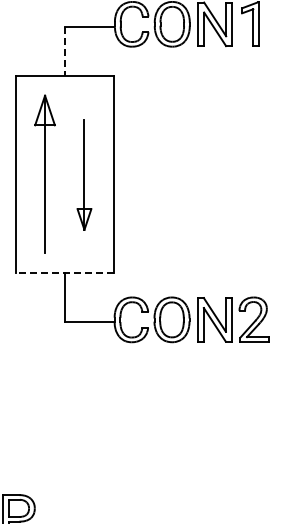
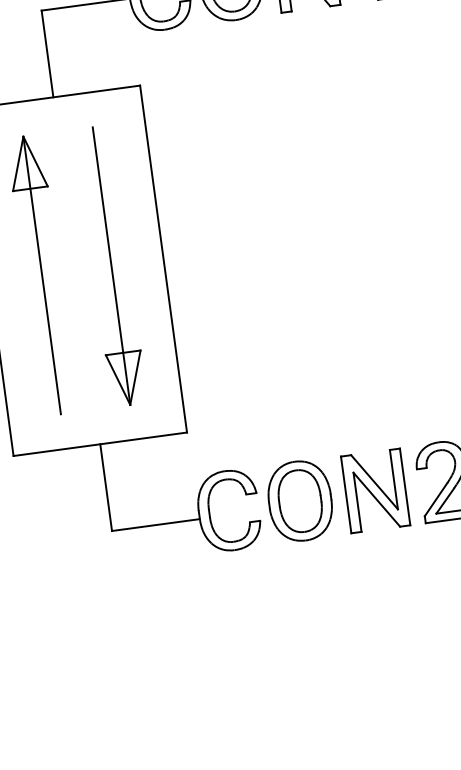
line: (64, 51) -> (47, 54), dashed -> solid
part: (84, 174) -> (111, 266), size x1.43
line: (64, 273) -> (99, 445), dashed -> solid

